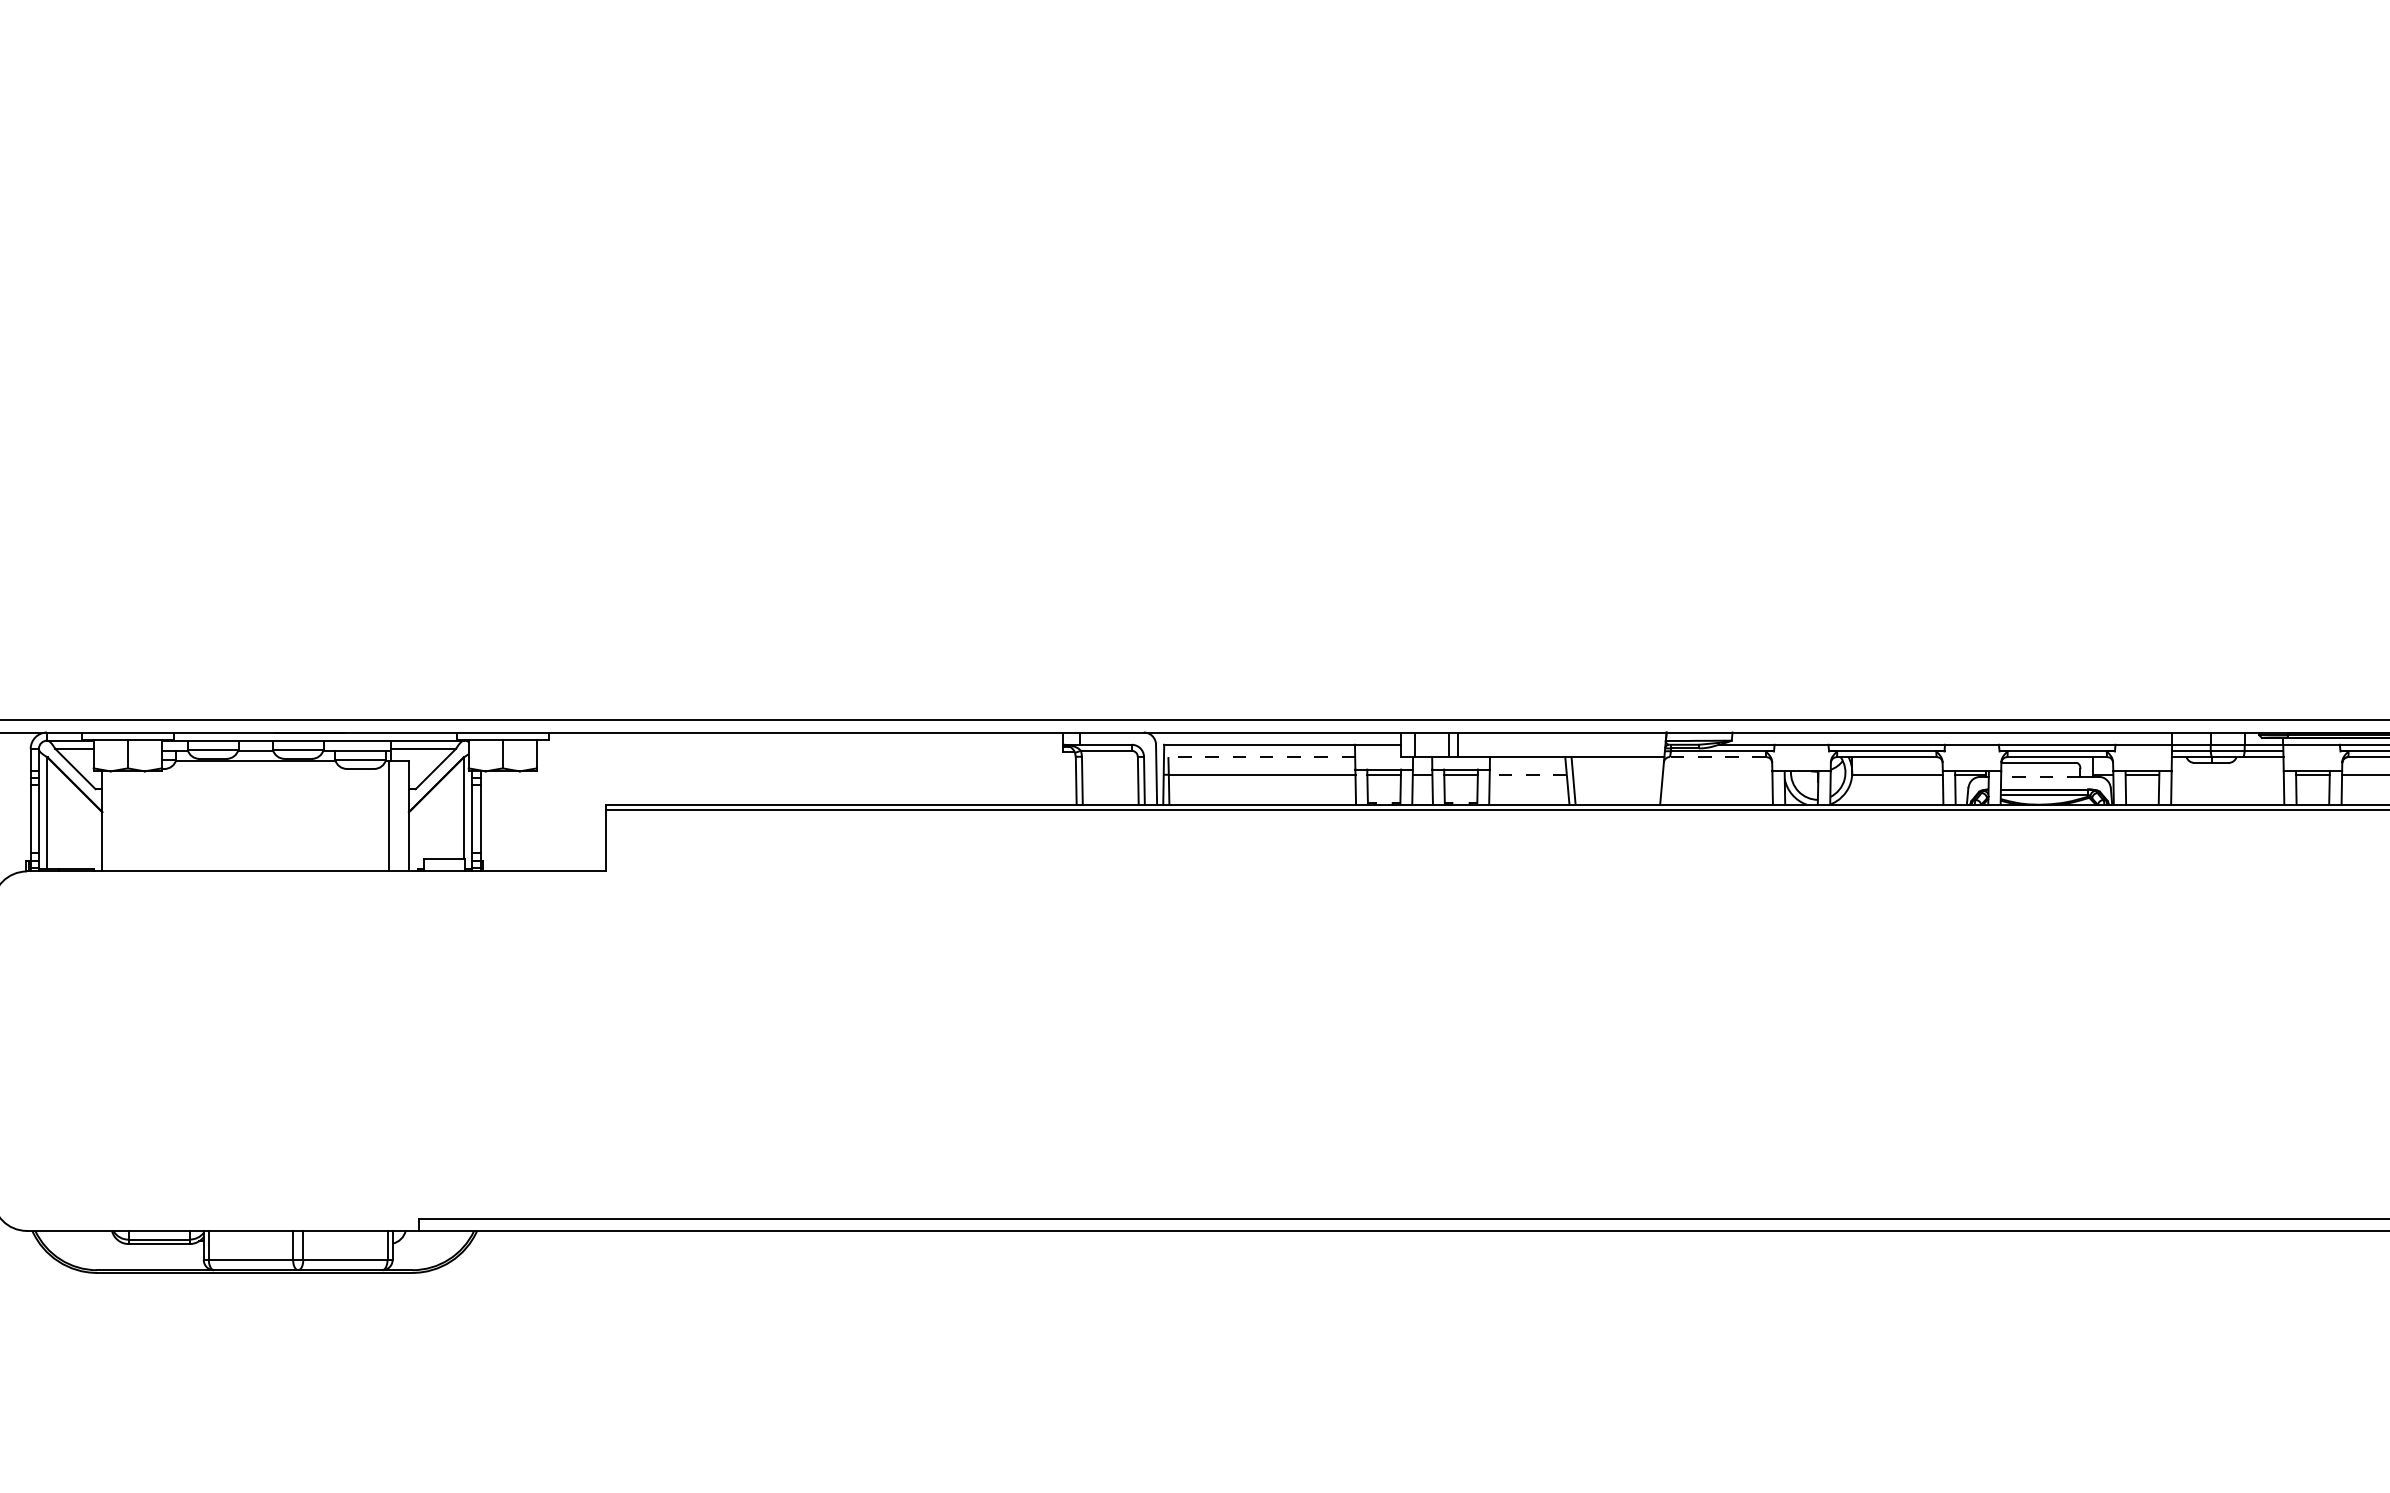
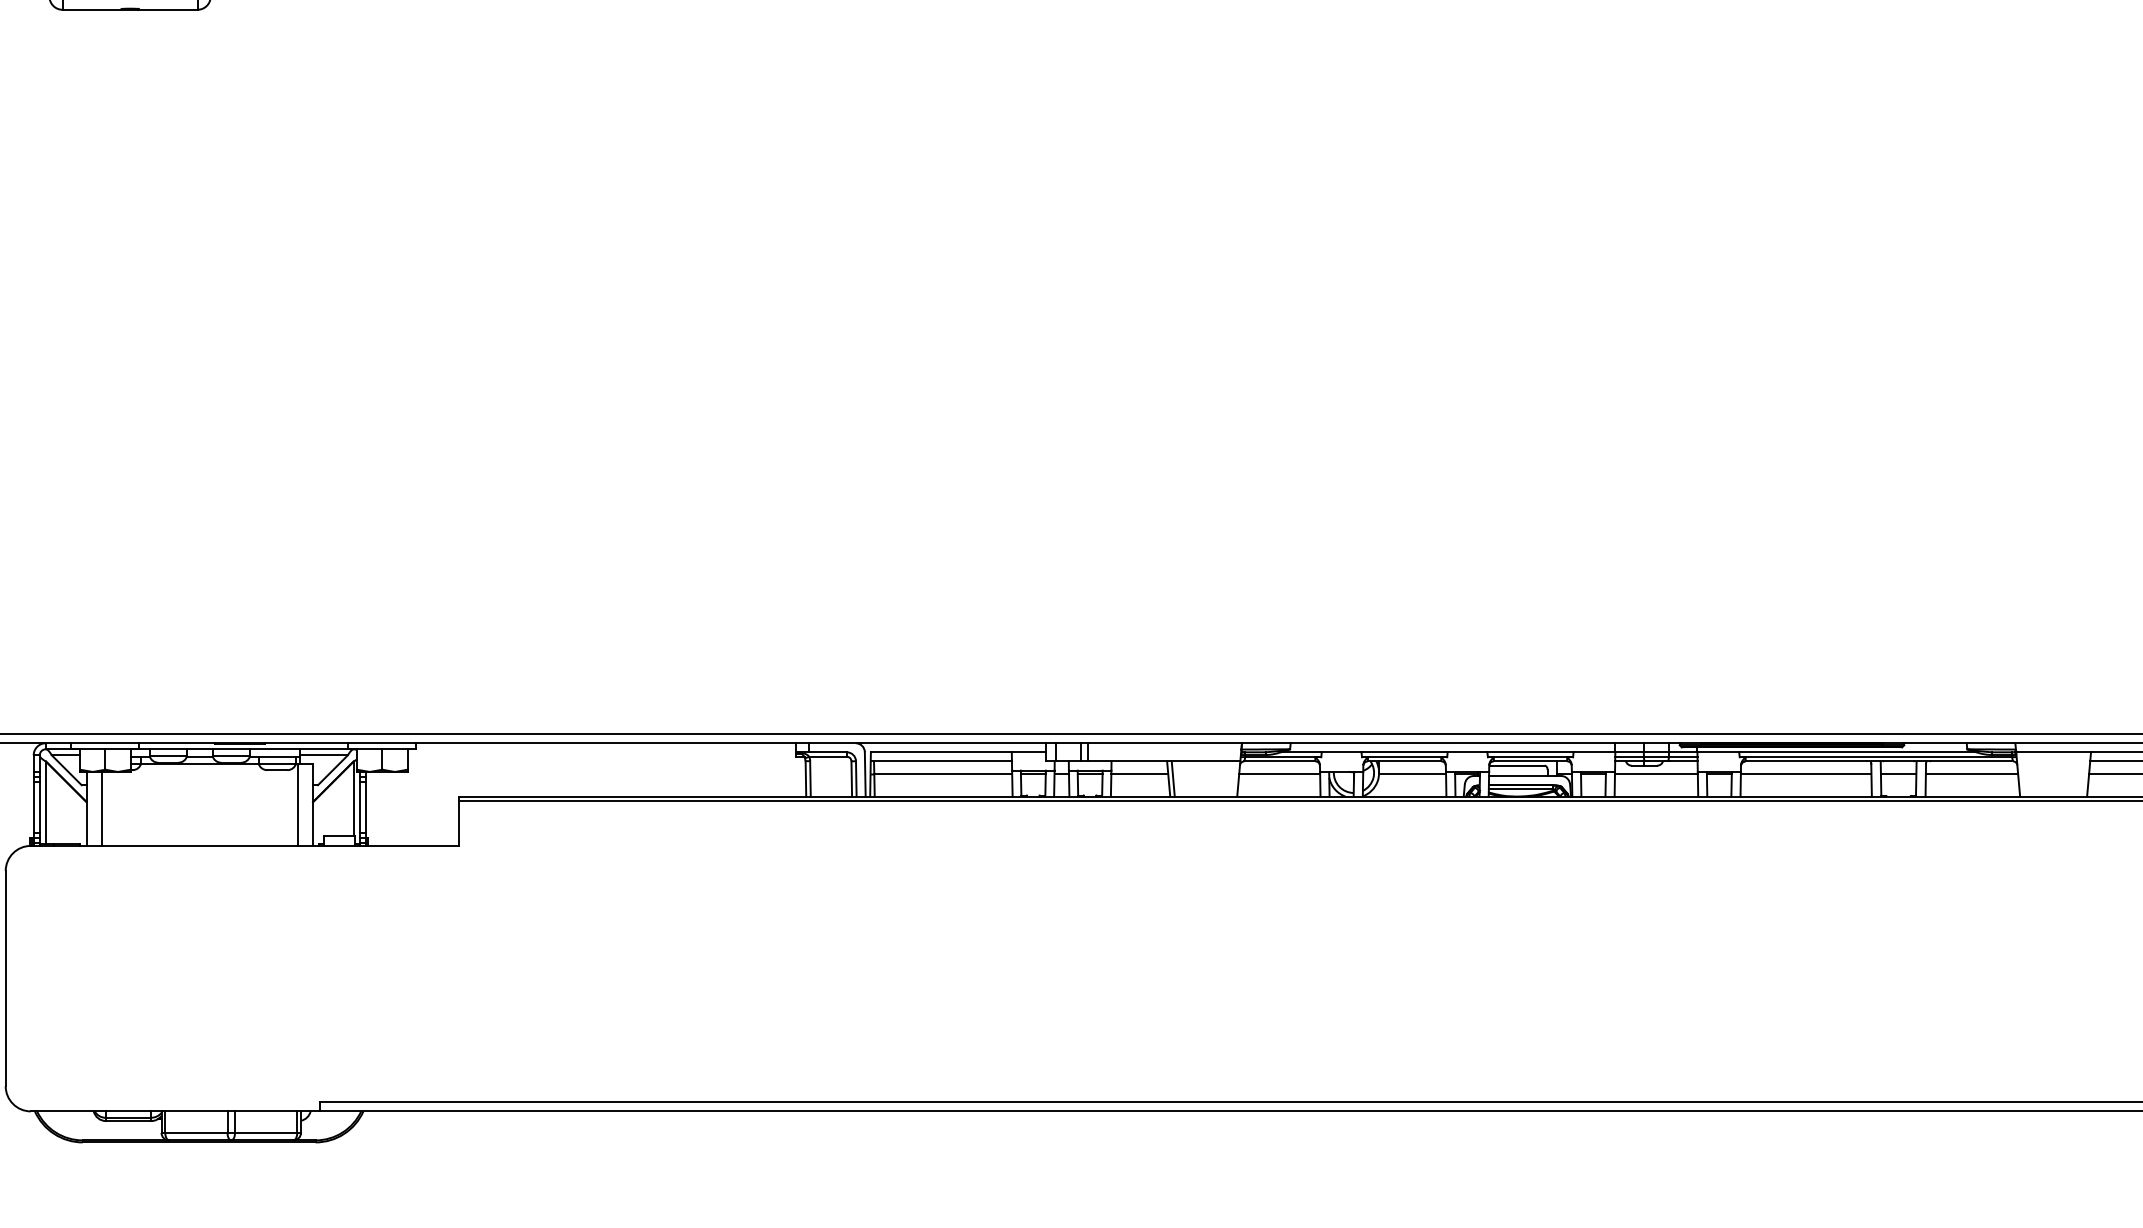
line: (1259, 757) -> (941, 761), dashed -> solid
line: (1717, 757) -> (1279, 761), dashed -> solid
line: (1527, 774) -> (1139, 774), dashed -> solid
line: (1717, 774) -> (1279, 774), added
line: (2227, 774) -> (1656, 774), added
line: (2039, 776) -> (1517, 775), dashed -> solid
line: (122, 820) -> (101, 808), added

